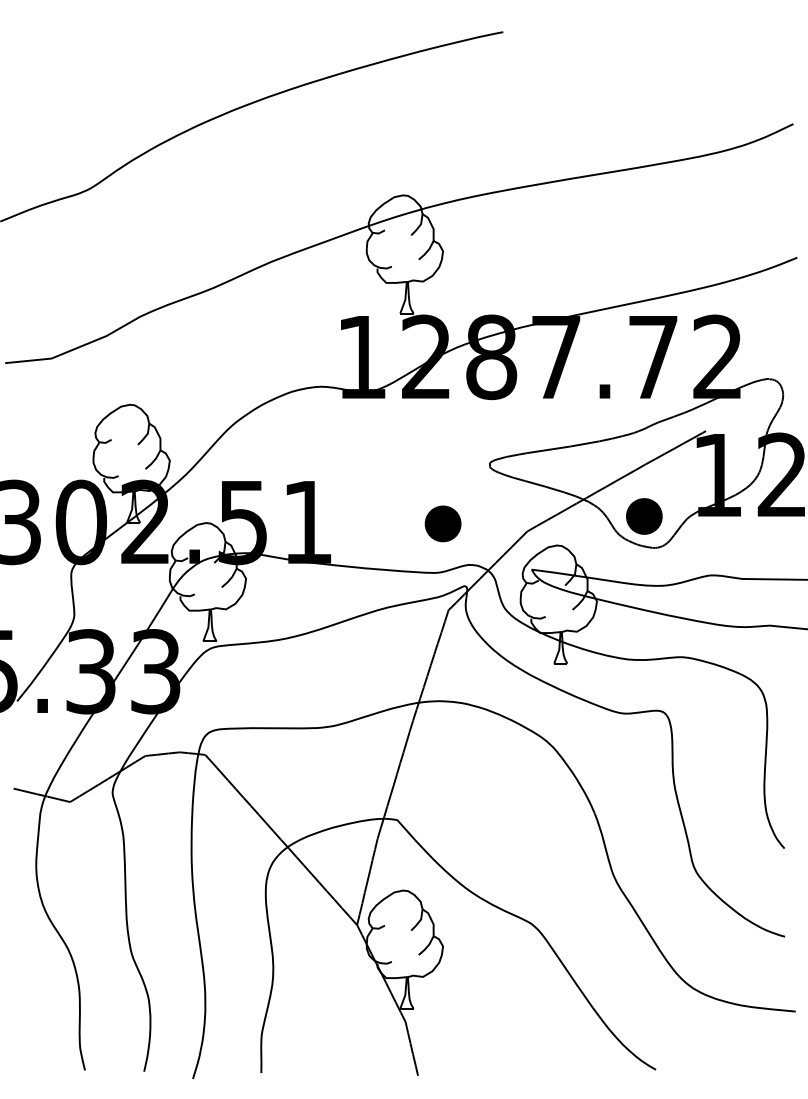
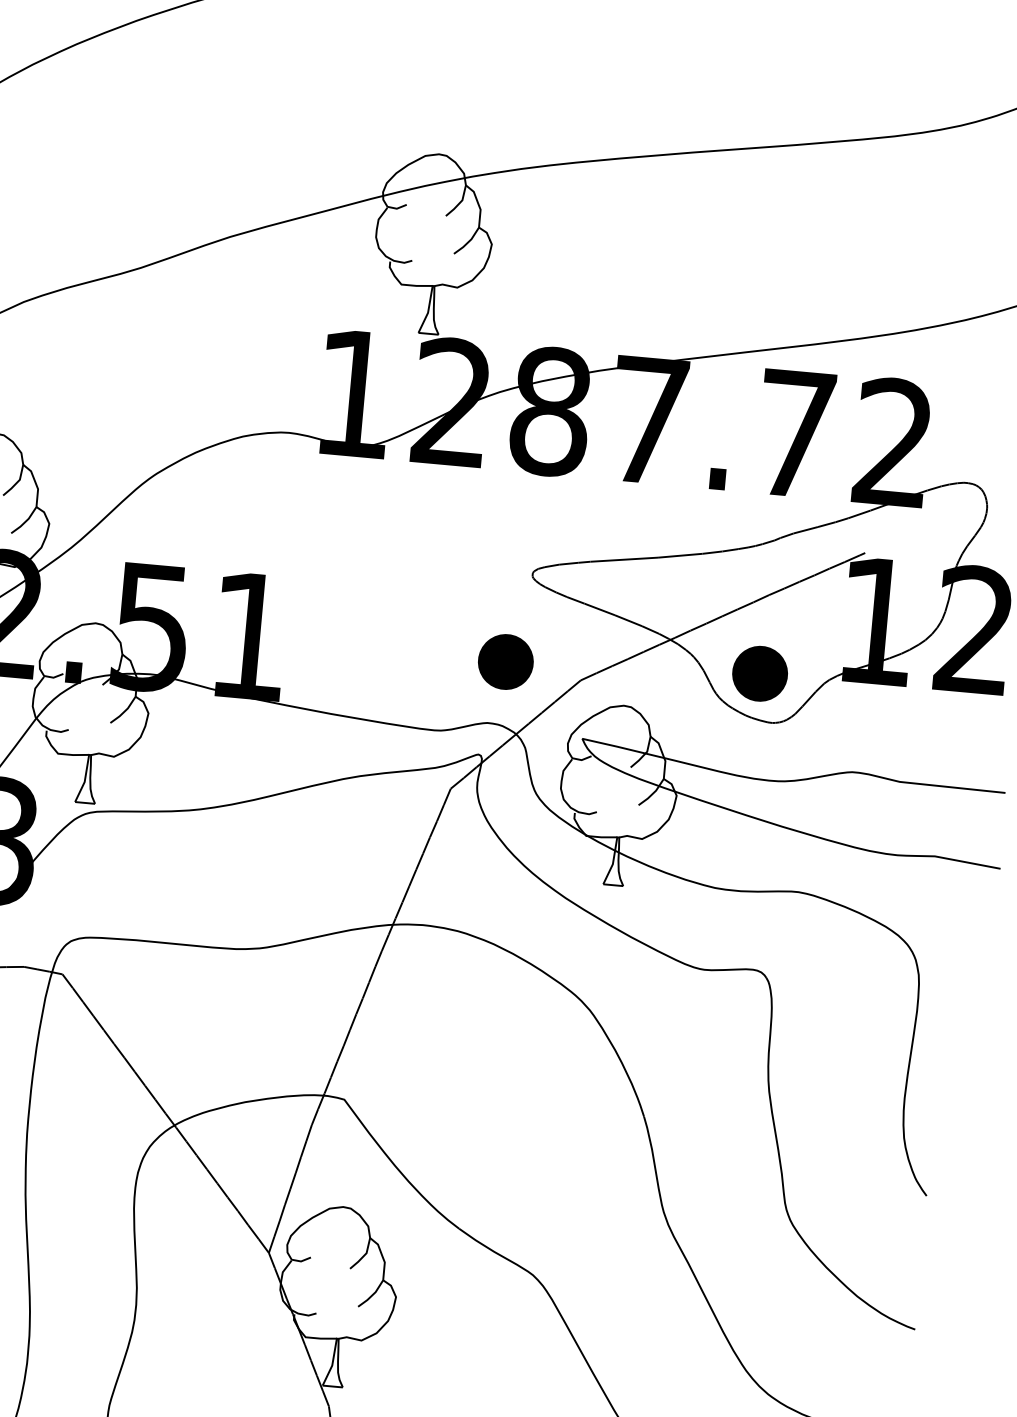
part: (442, 523) -> (504, 661), moved

